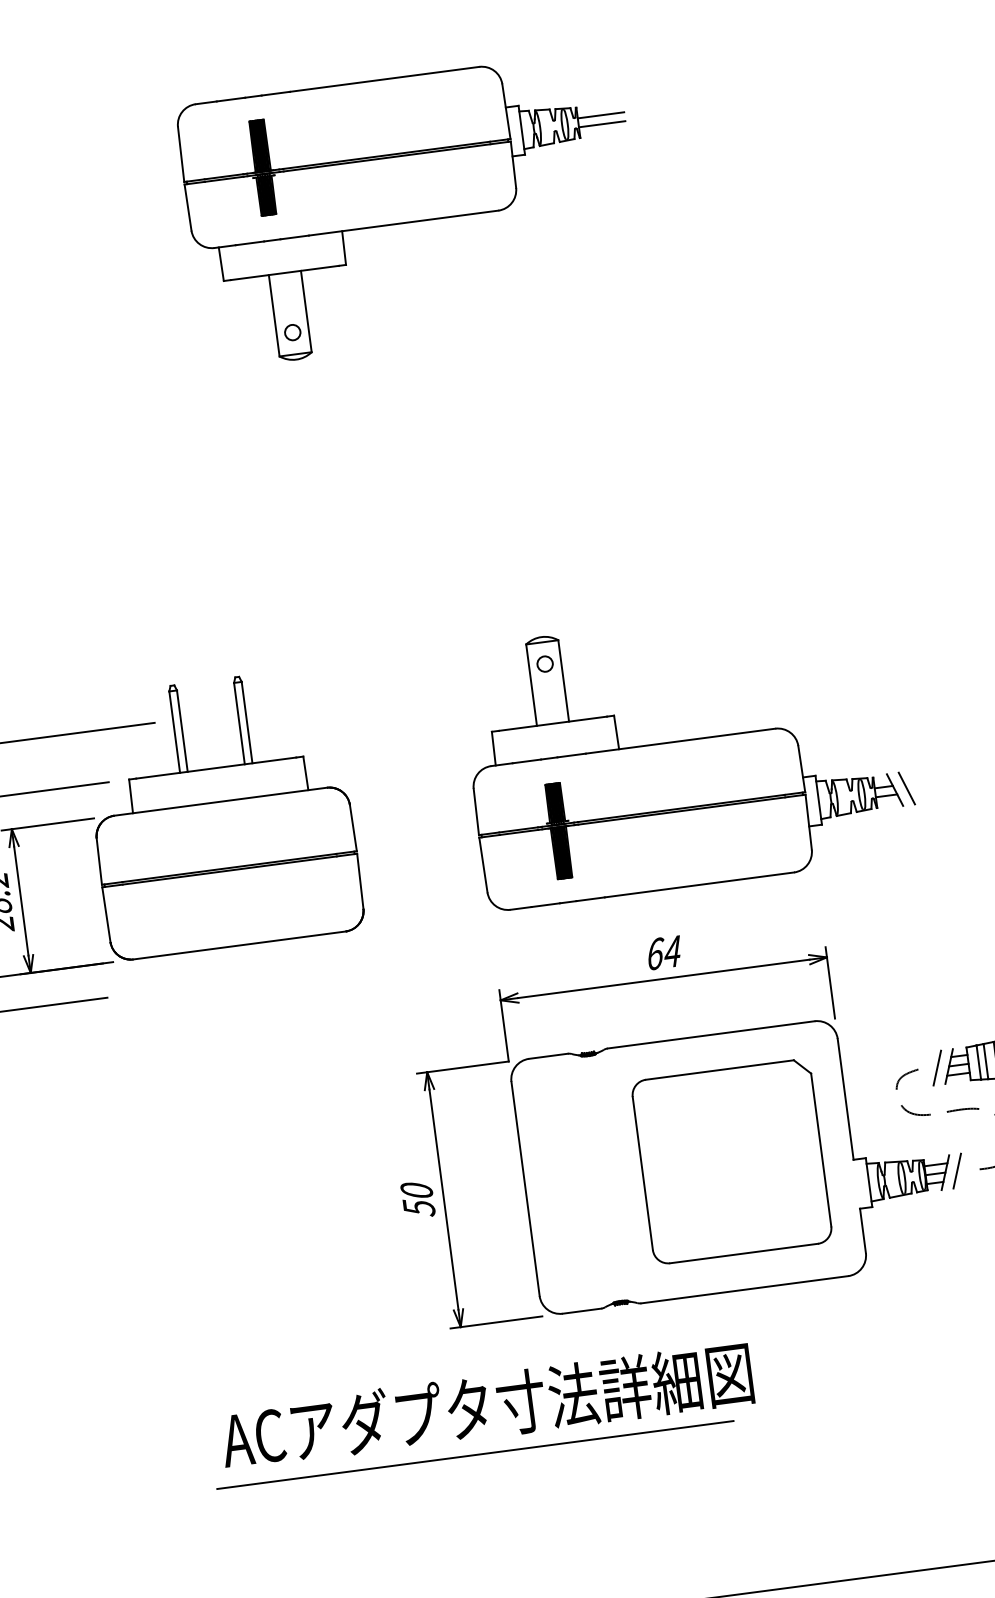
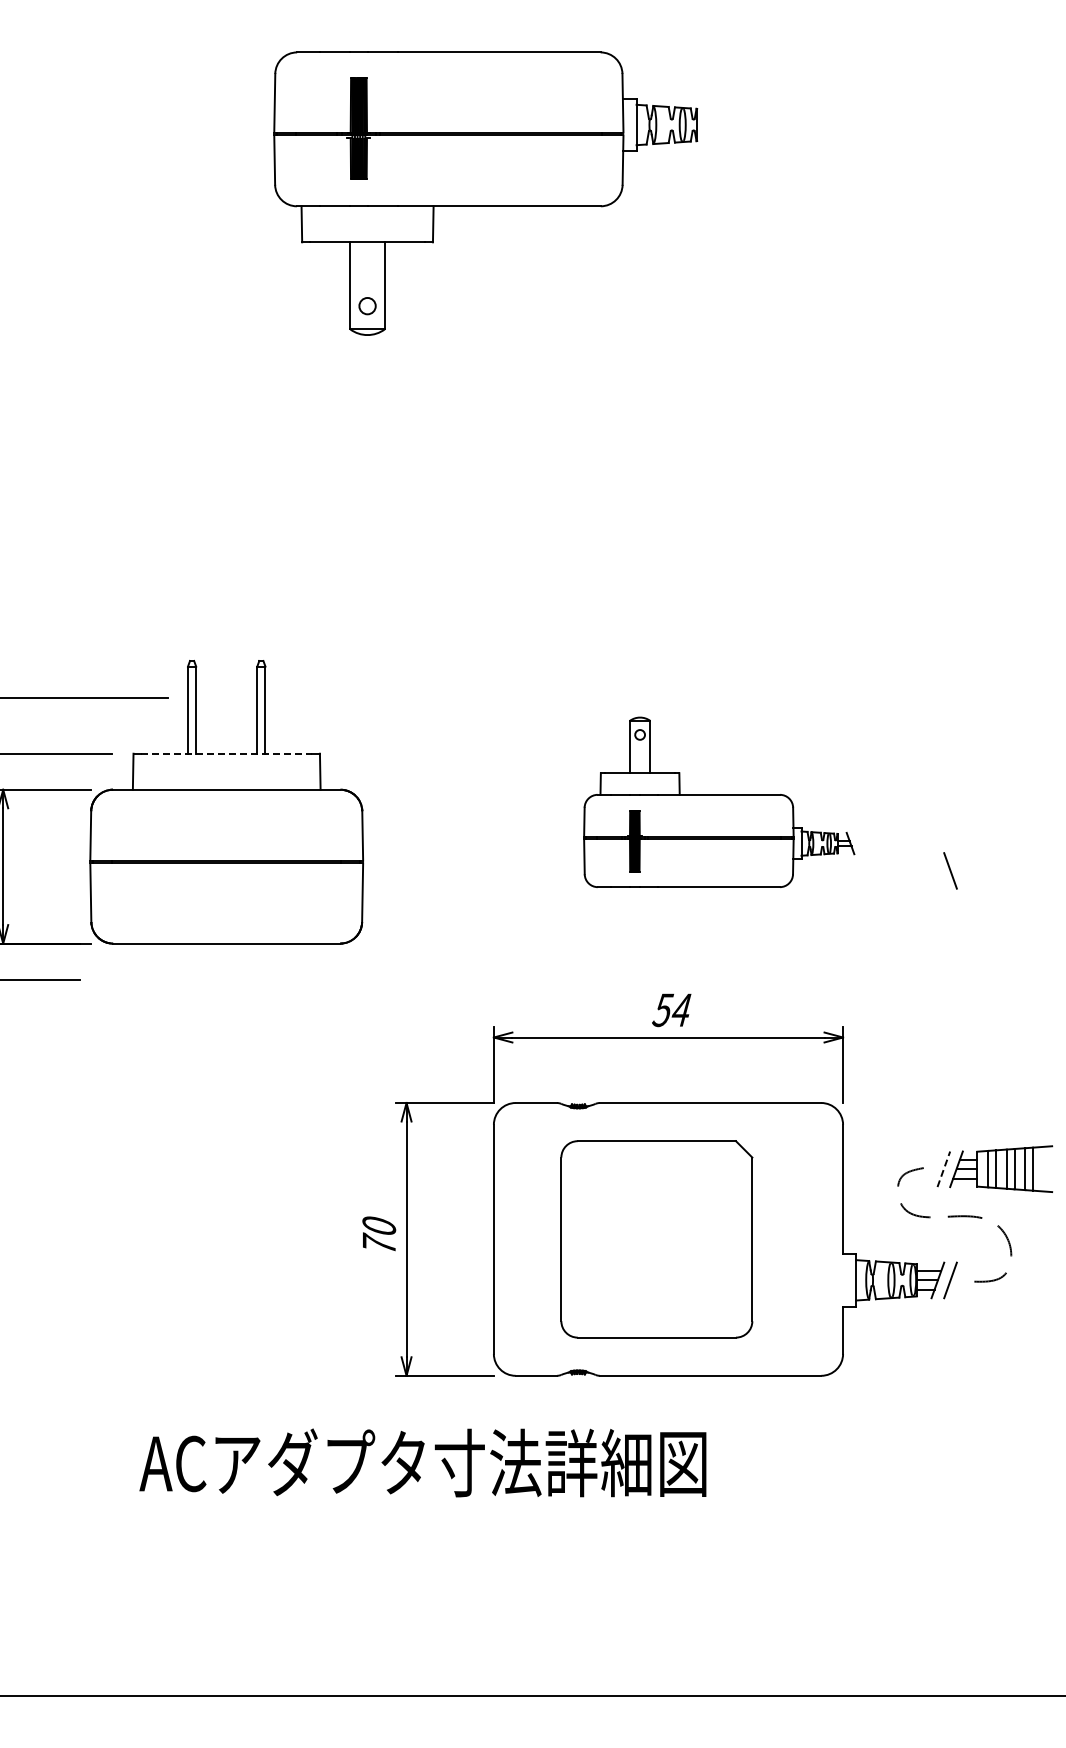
line: (600, 115) -> (721, 120), removed
line: (601, 124) -> (721, 129), removed
part: (682, 753) -> (719, 802), size x0.6
line: (216, 767) -> (226, 753), solid -> dashed
text: (655, 954) -> (663, 1010), 64 -> 54
line: (937, 1068) -> (943, 1169), solid -> dashed
part: (731, 1161) -> (656, 1239), moved
text: (419, 1206) -> (379, 1243), 50 -> 70
line: (474, 1455) -> (403, 1512), removed

